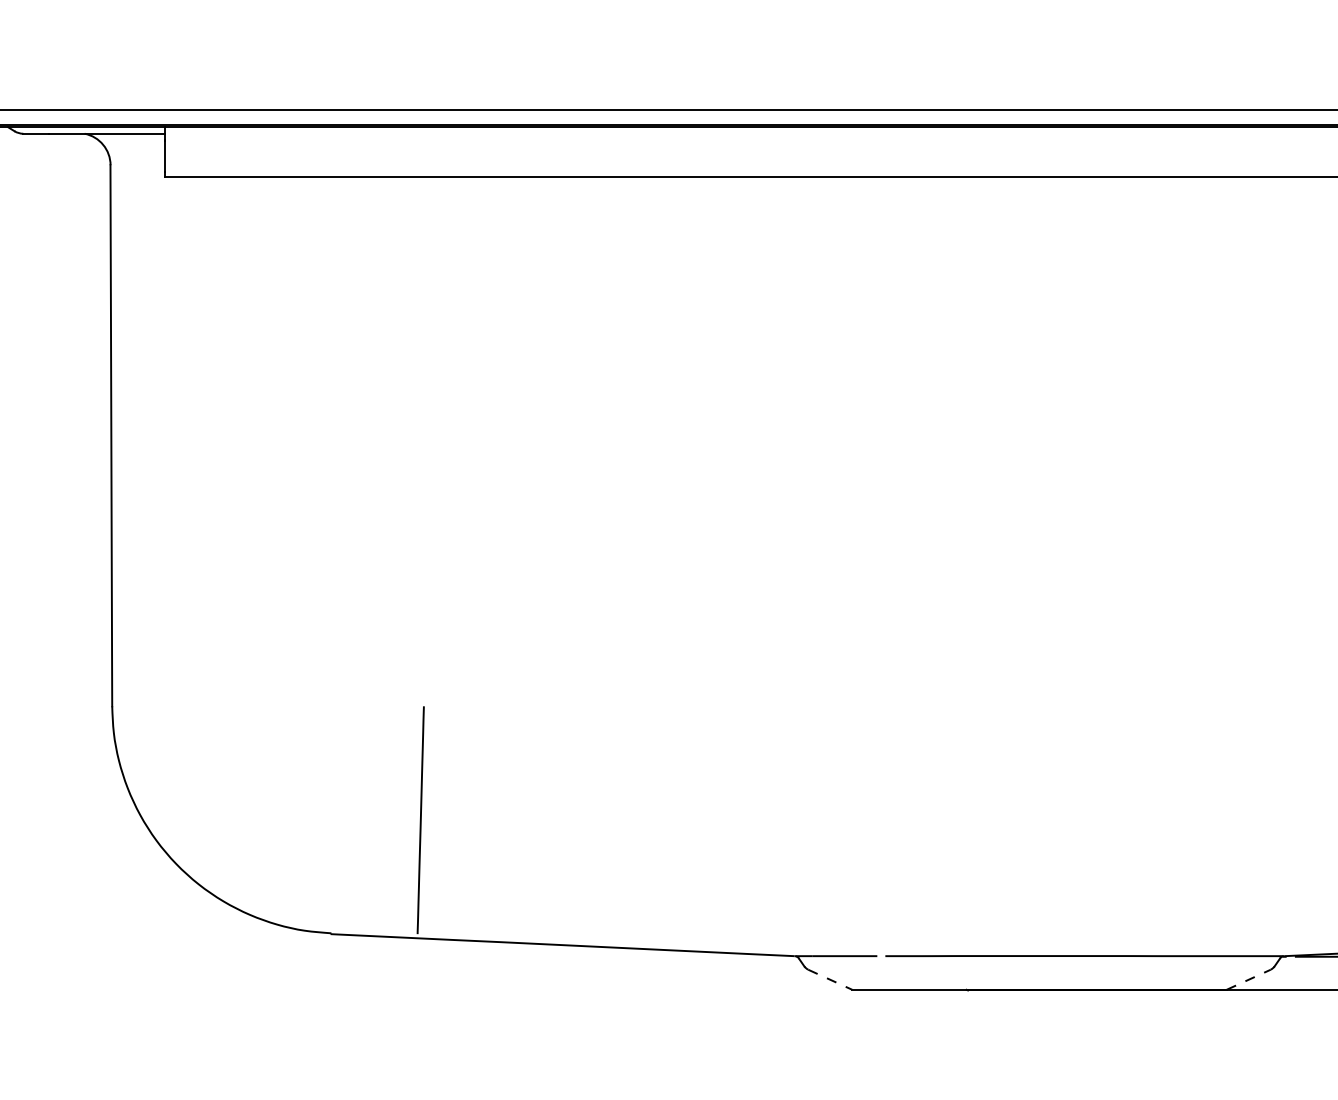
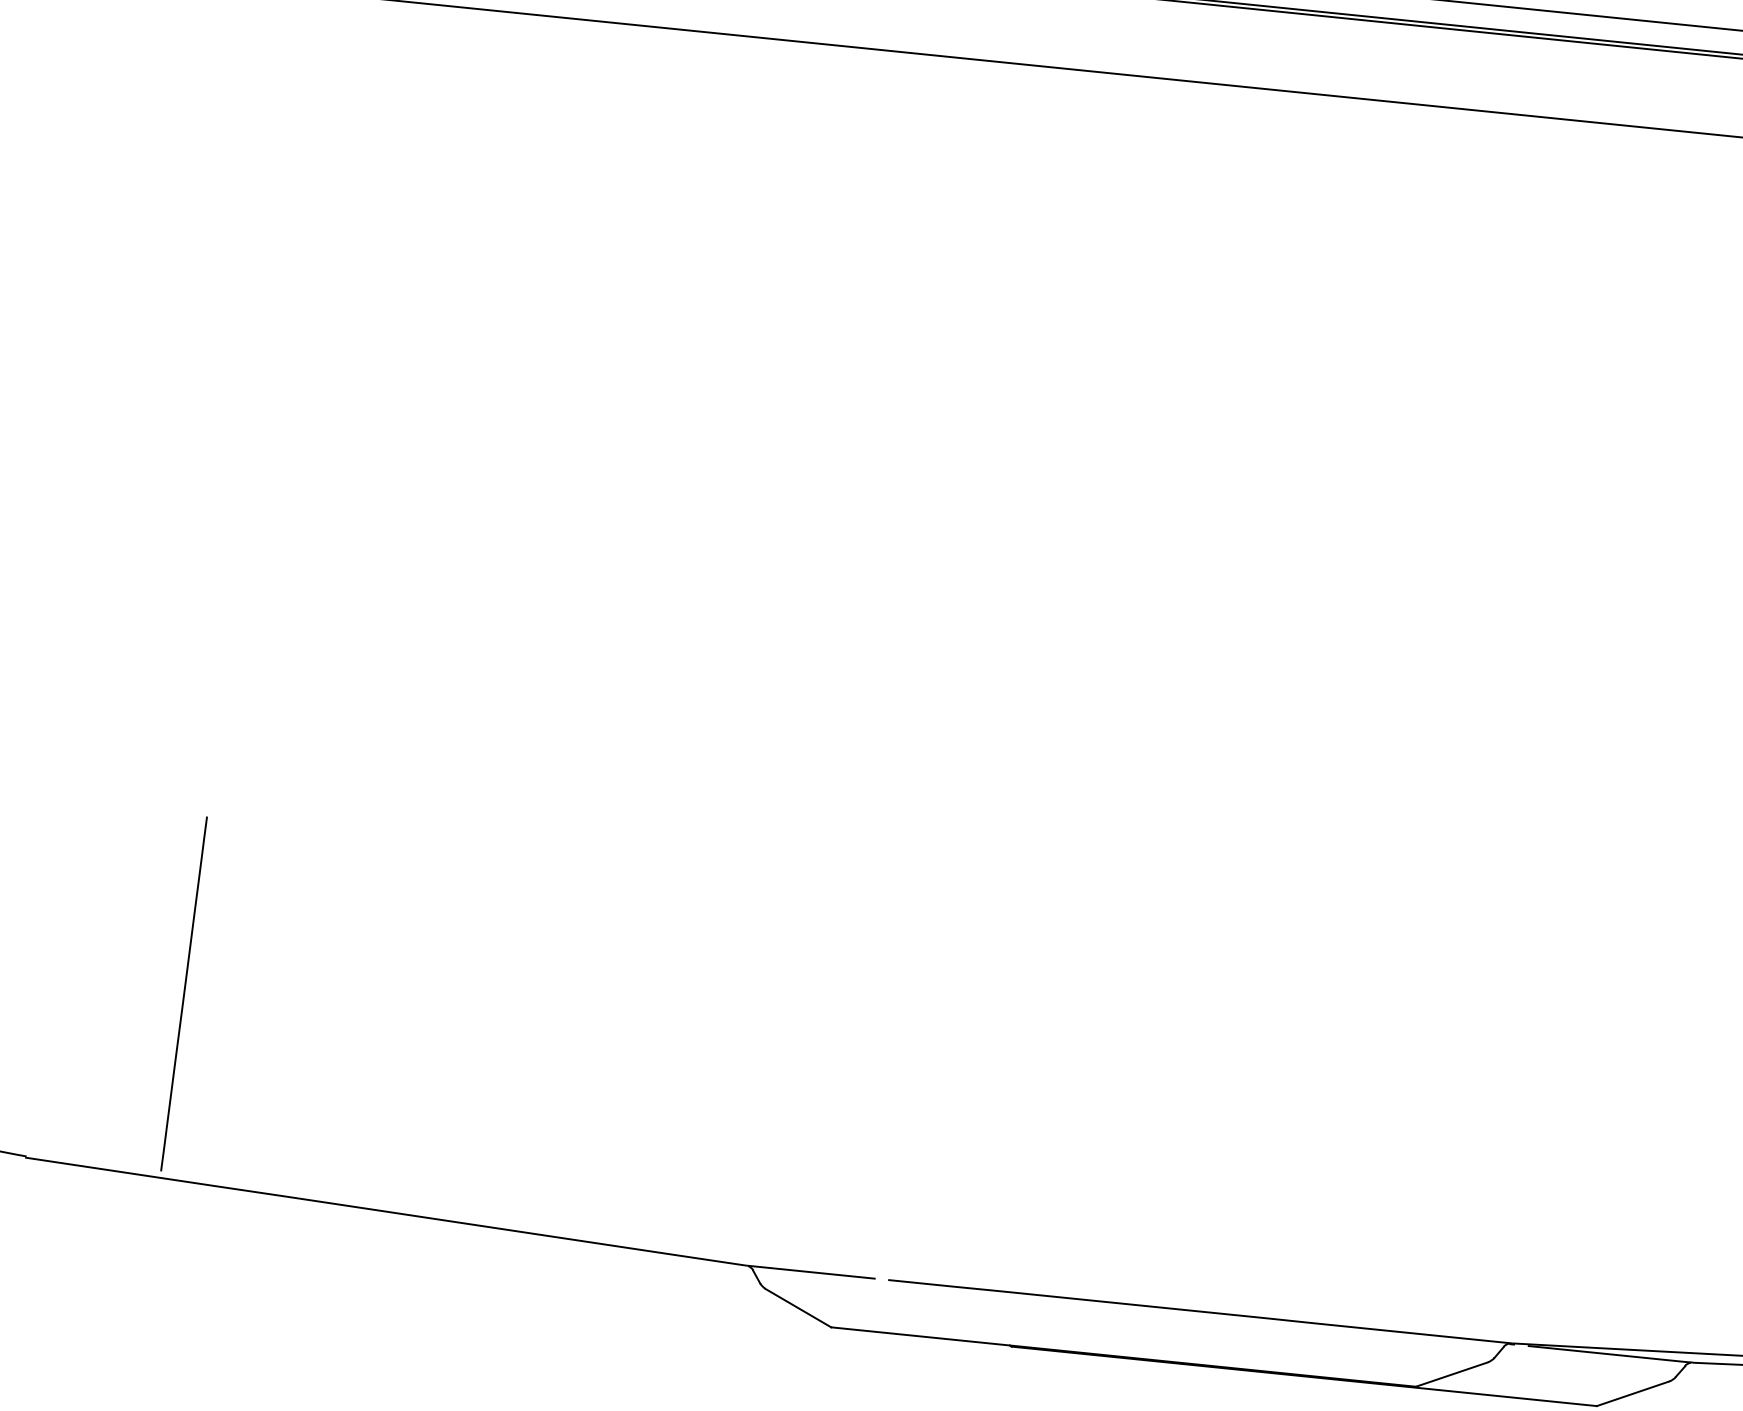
line: (830, 979) -> (798, 1307), dashed -> solid
line: (1249, 979) -> (1453, 1374), dashed -> solid

